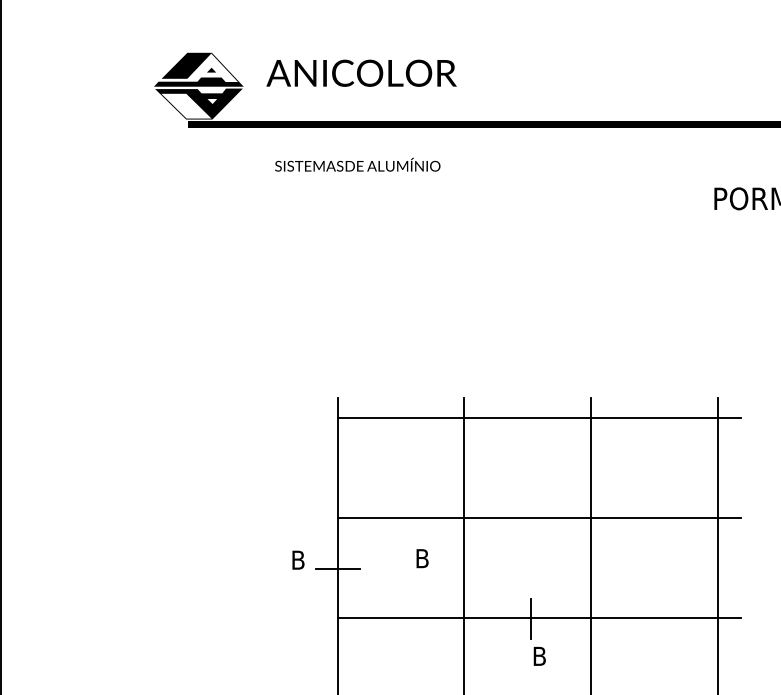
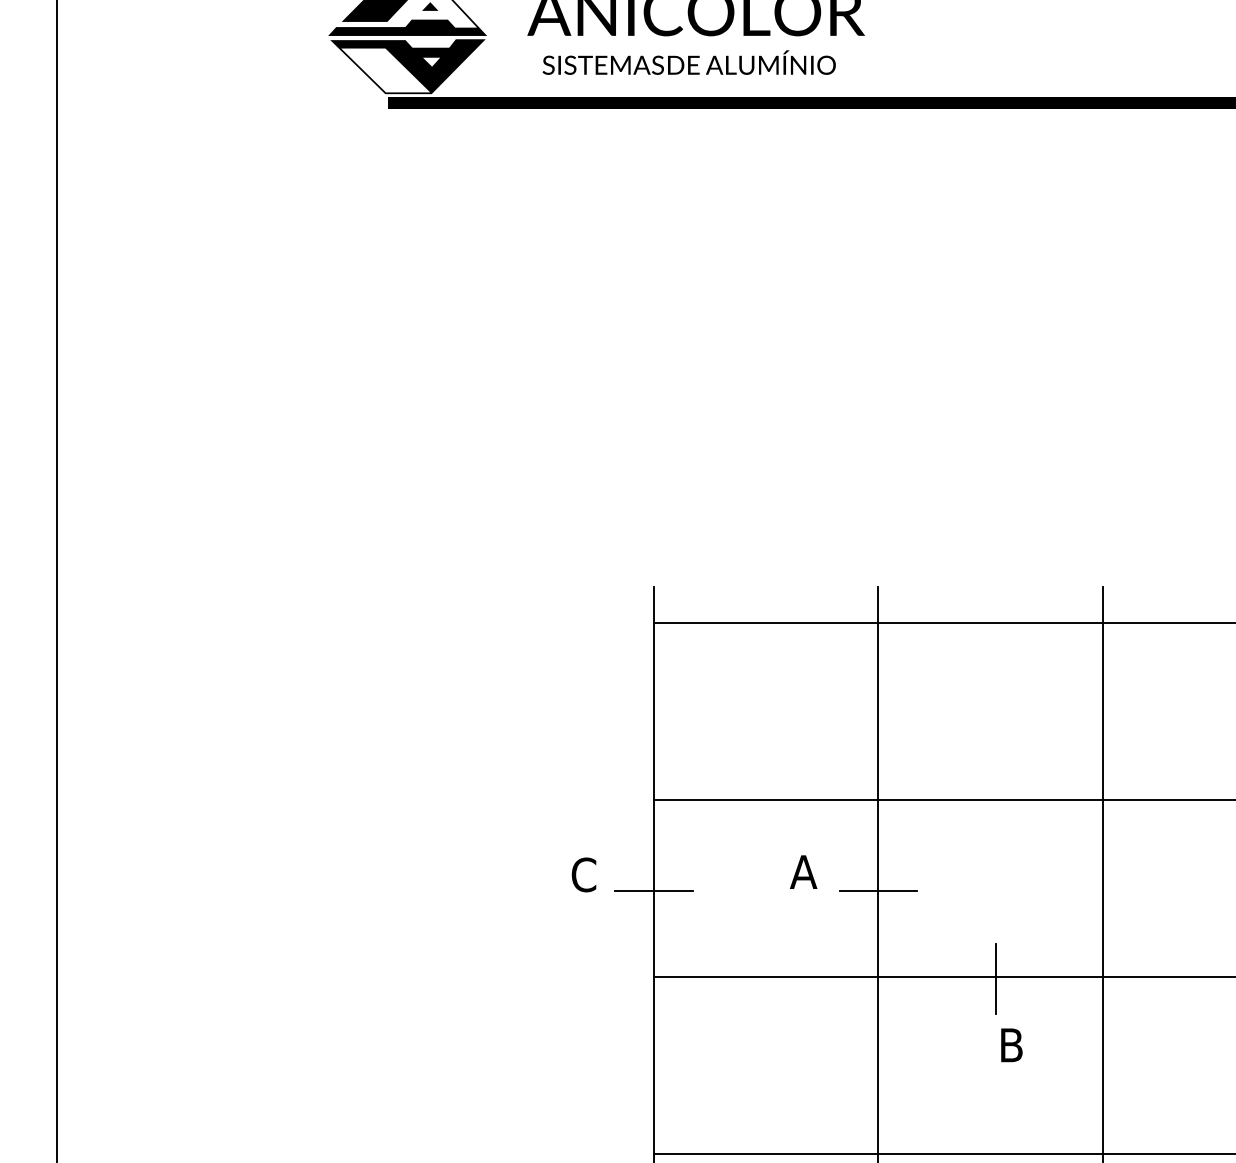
text: (357, 164) -> (688, 62), moved
text: (421, 558) -> (802, 871), B -> A
text: (298, 559) -> (584, 873), B -> C
line: (464, 569) -> (878, 891), added

